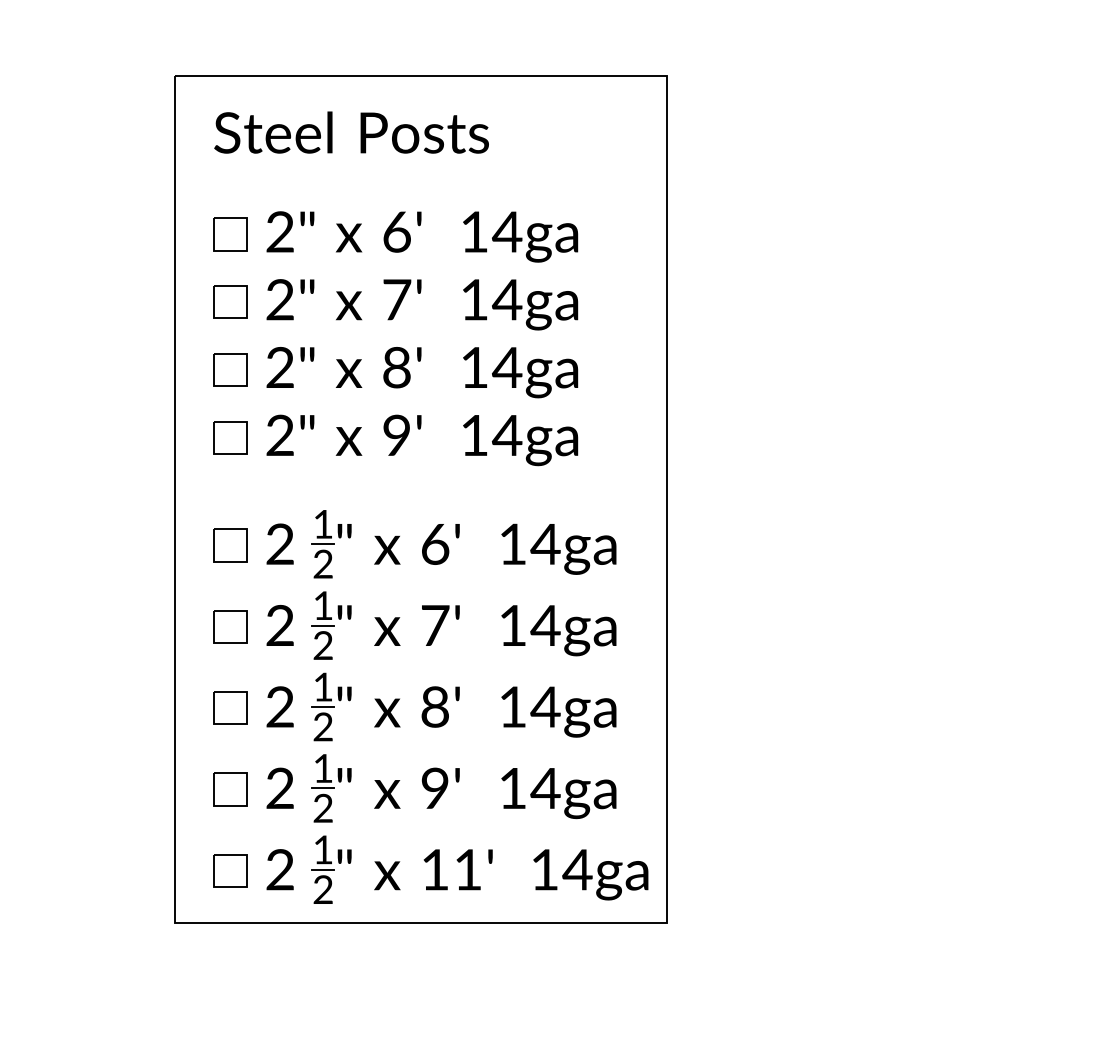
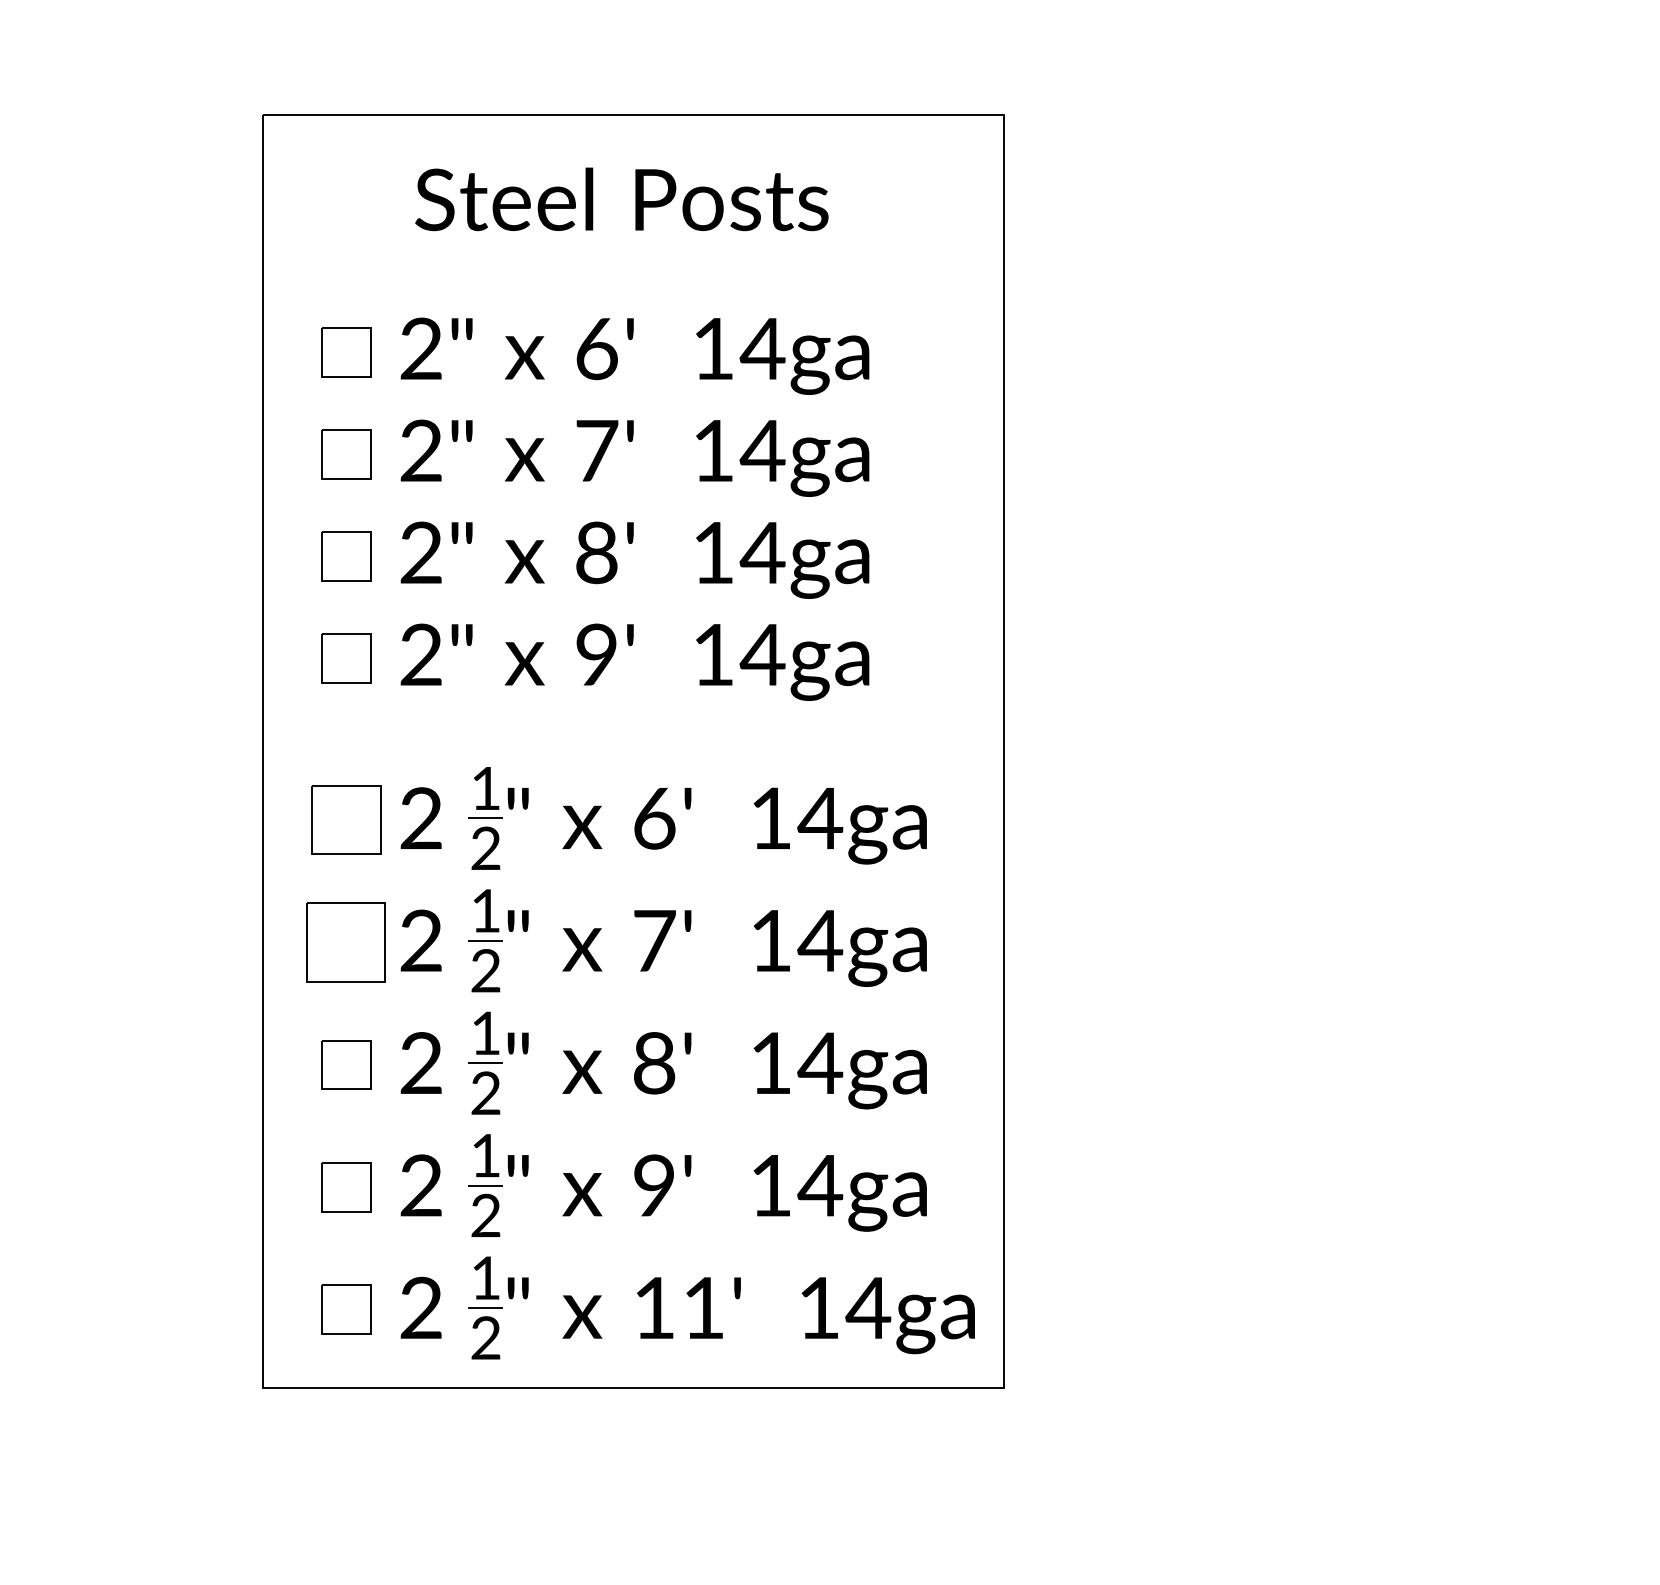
text: (351, 132) -> (621, 199), moved
part: (230, 545) -> (346, 820), size x1.4
part: (230, 626) -> (346, 942), size x1.6

